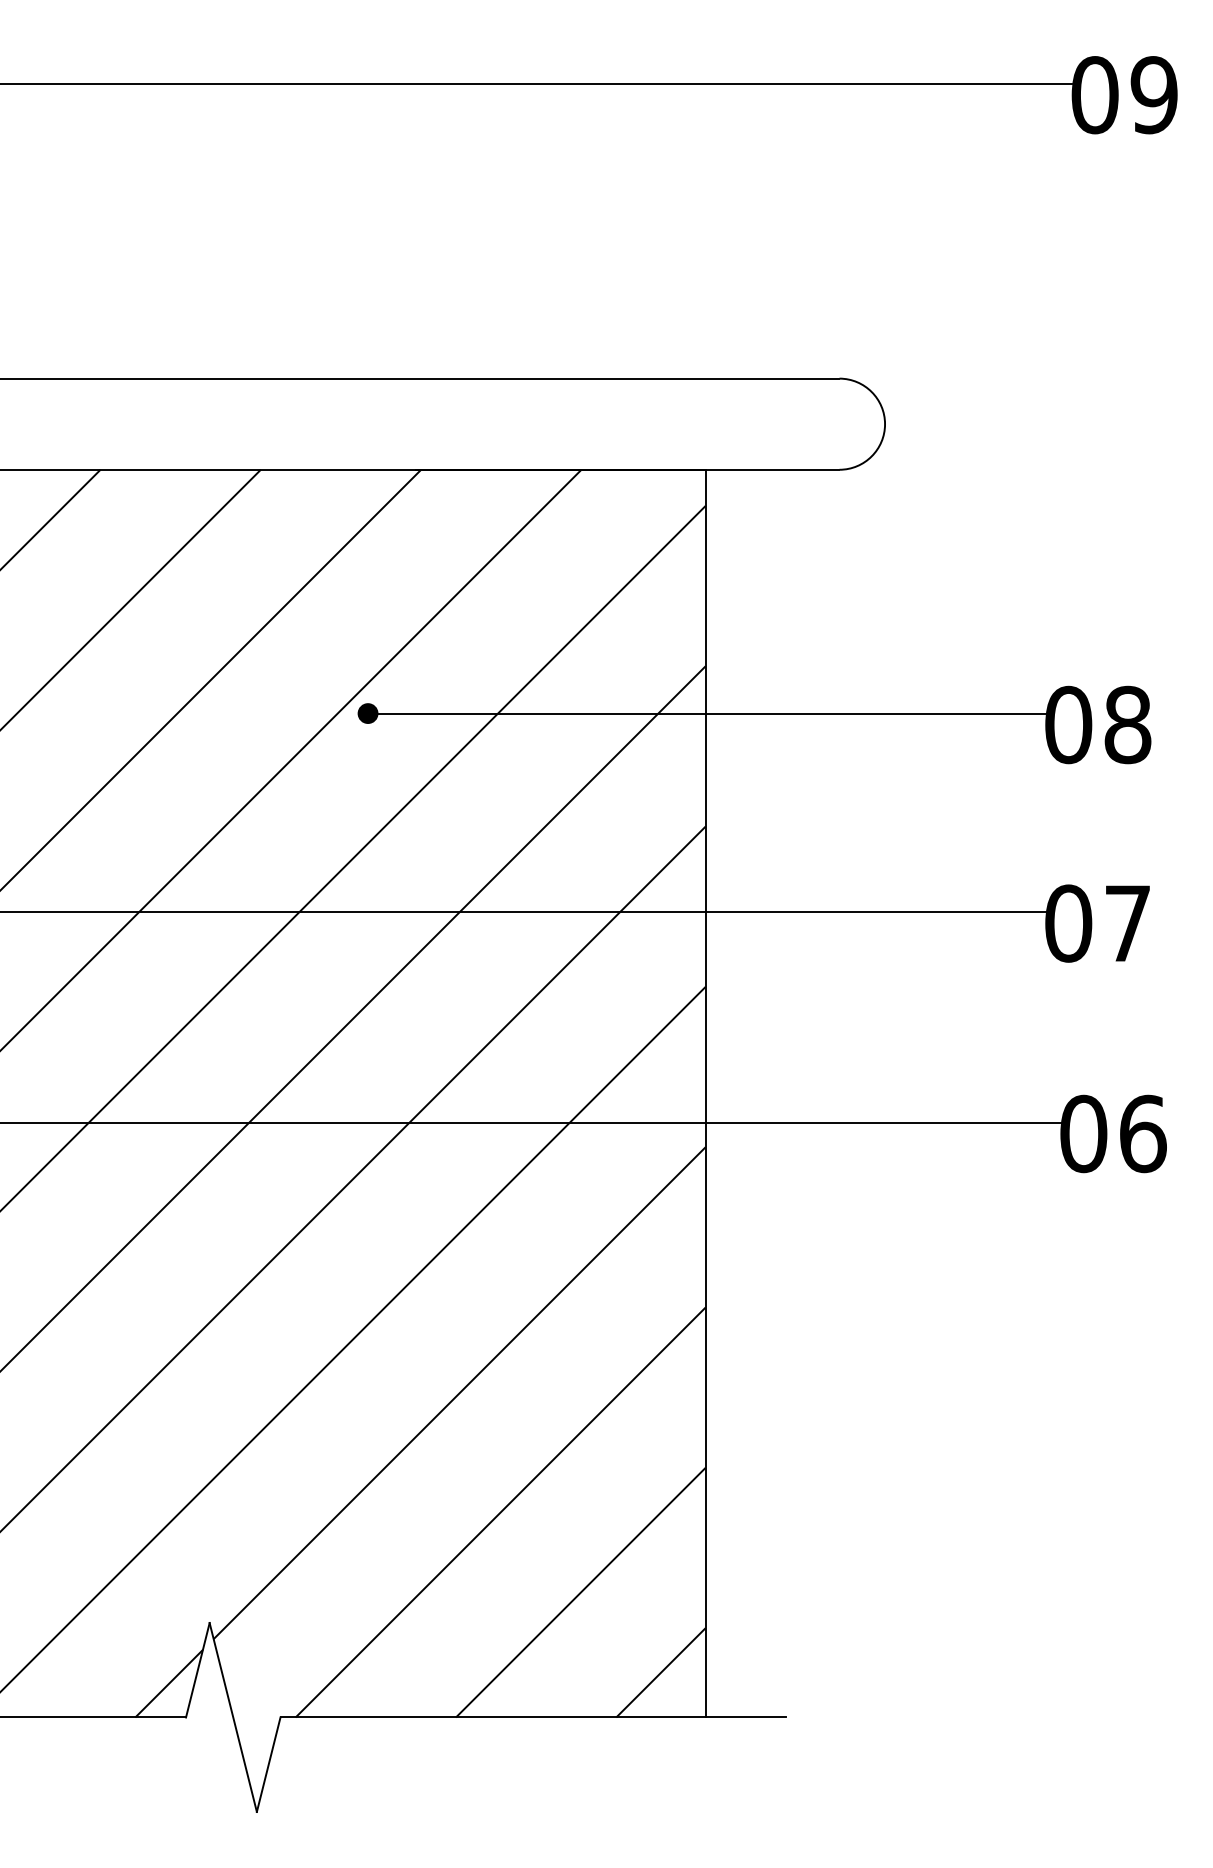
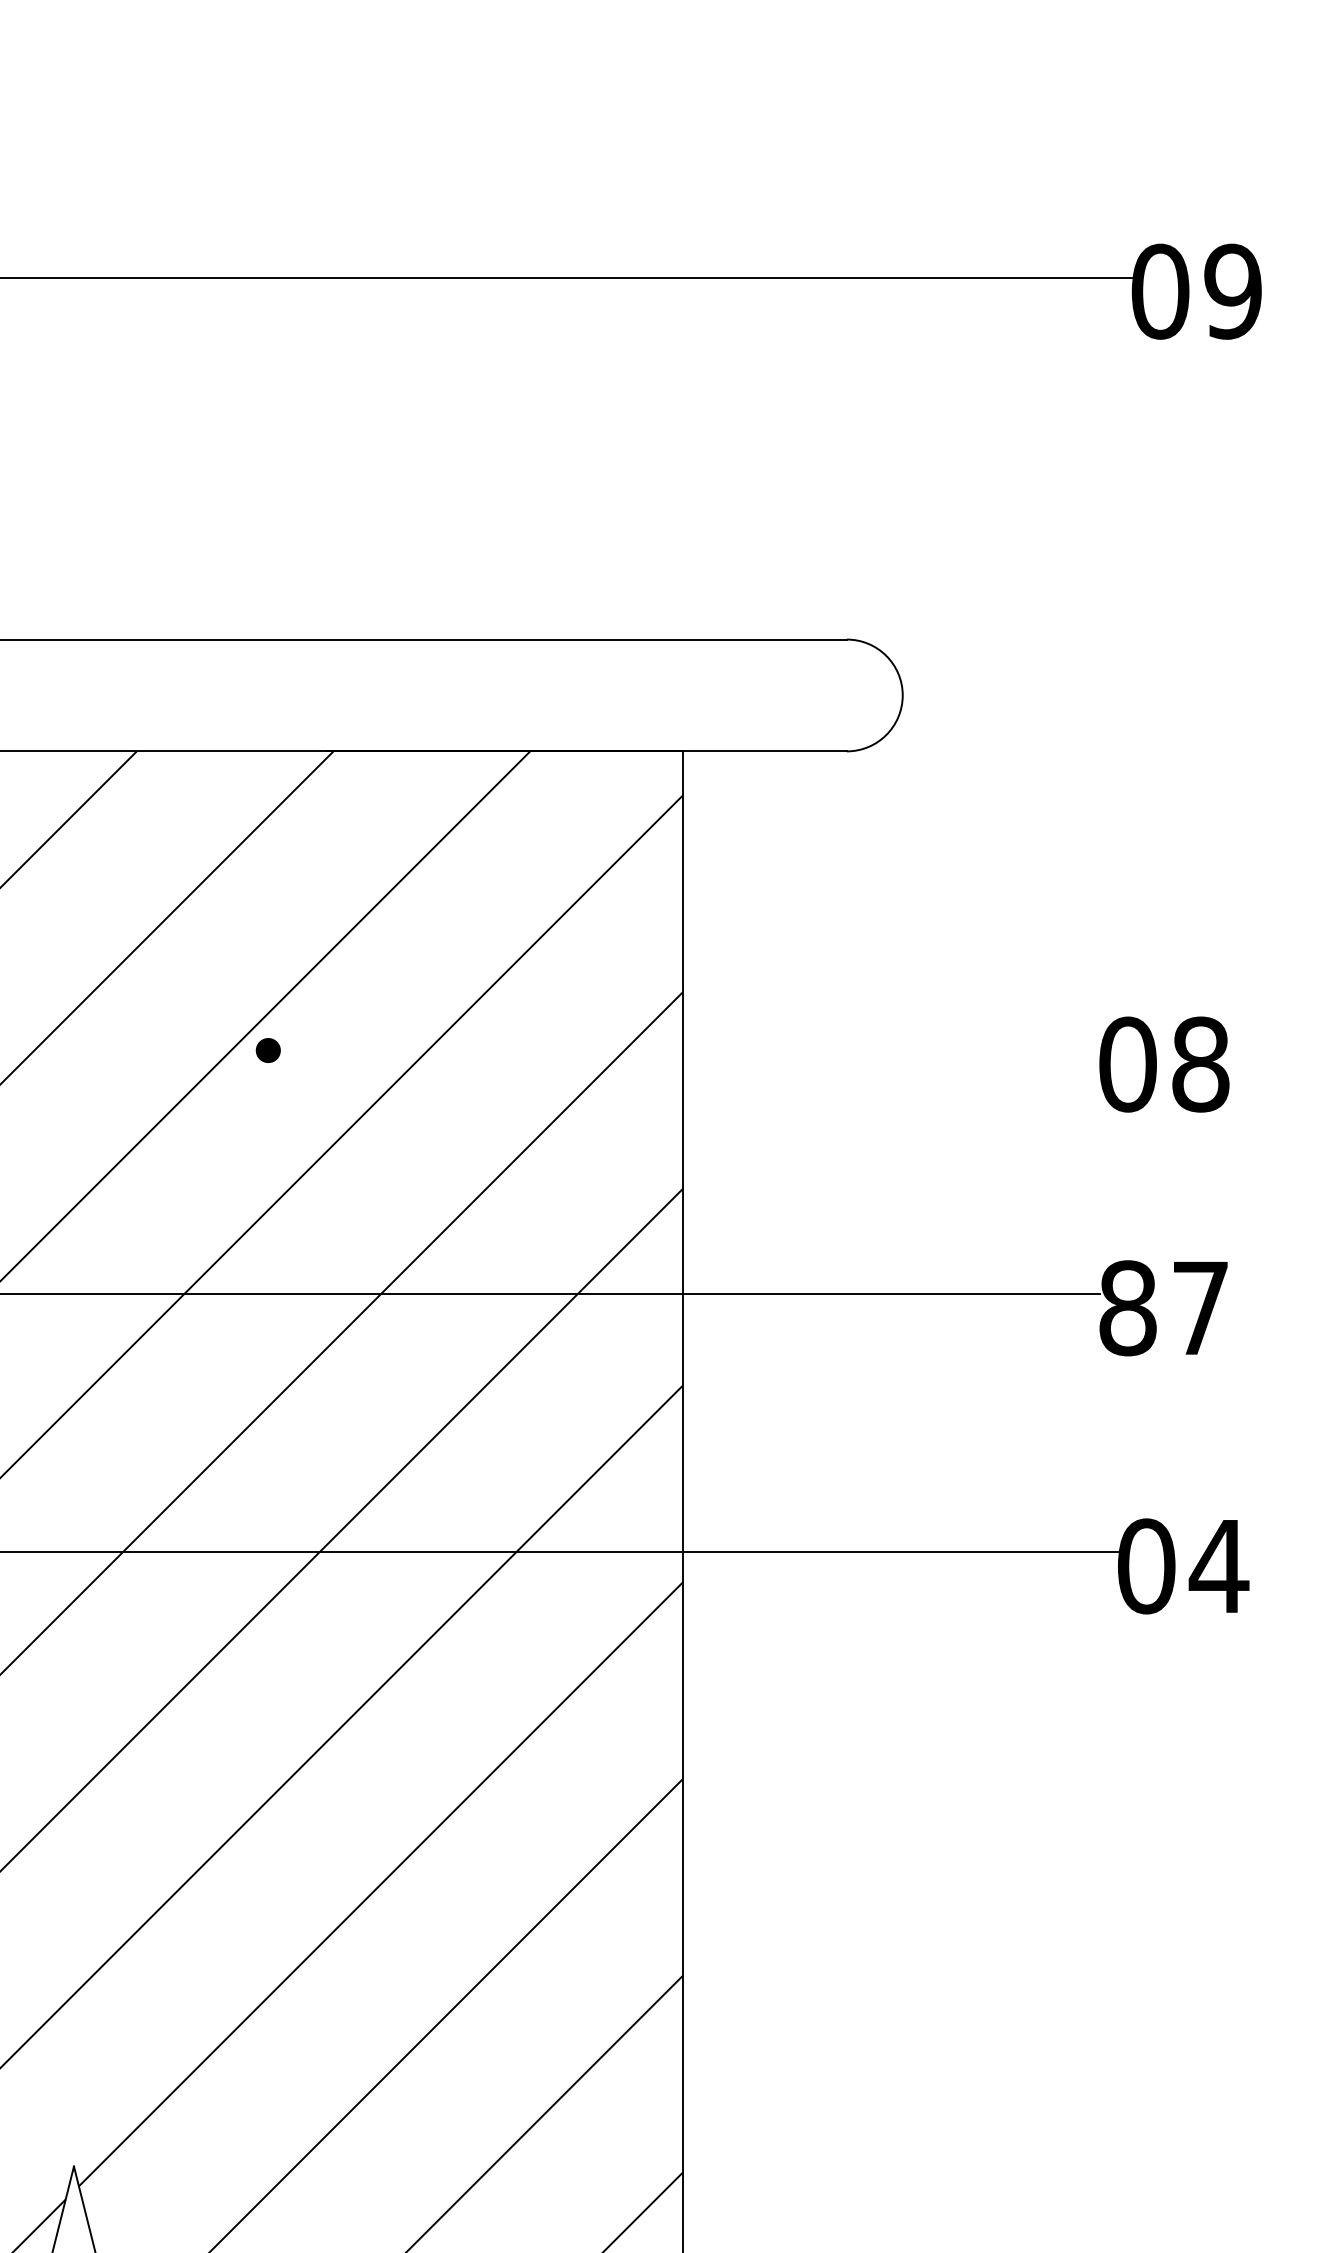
line: (706, 713) -> (683, 1050), removed
text: (1068, 923) -> (1127, 1308), 07 -> 87
text: (1142, 1133) -> (1218, 1565), 06 -> 04

